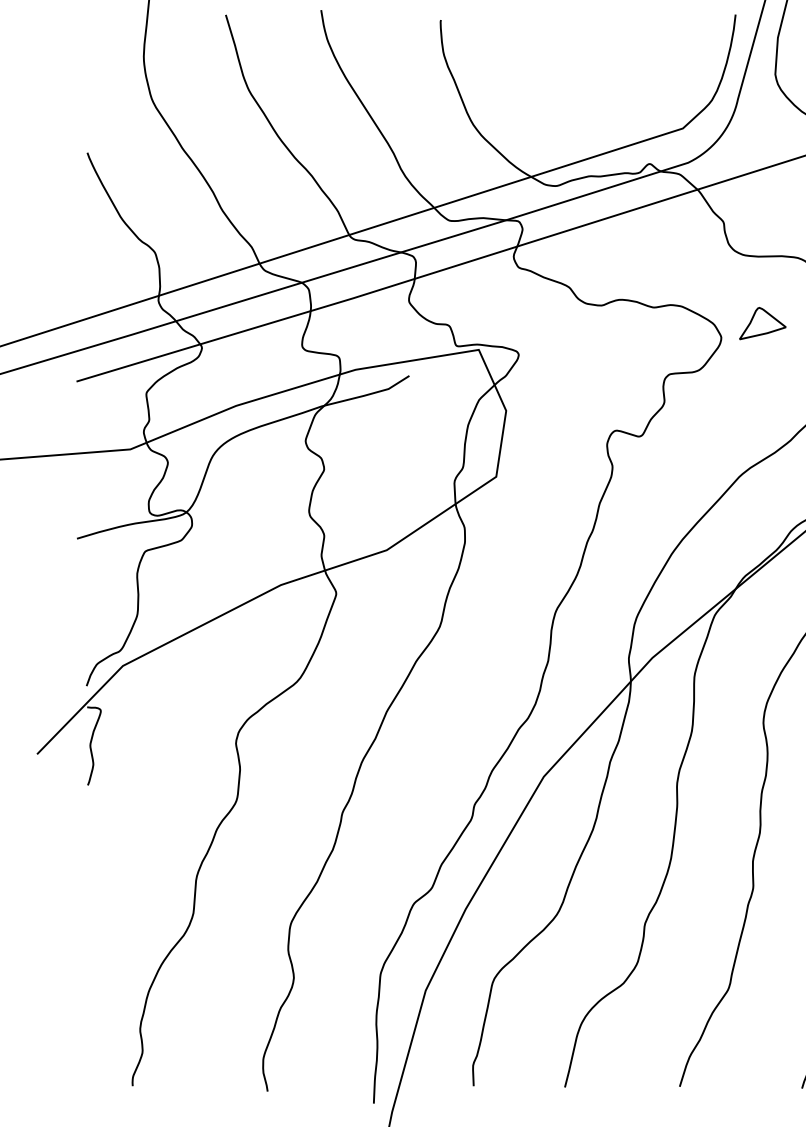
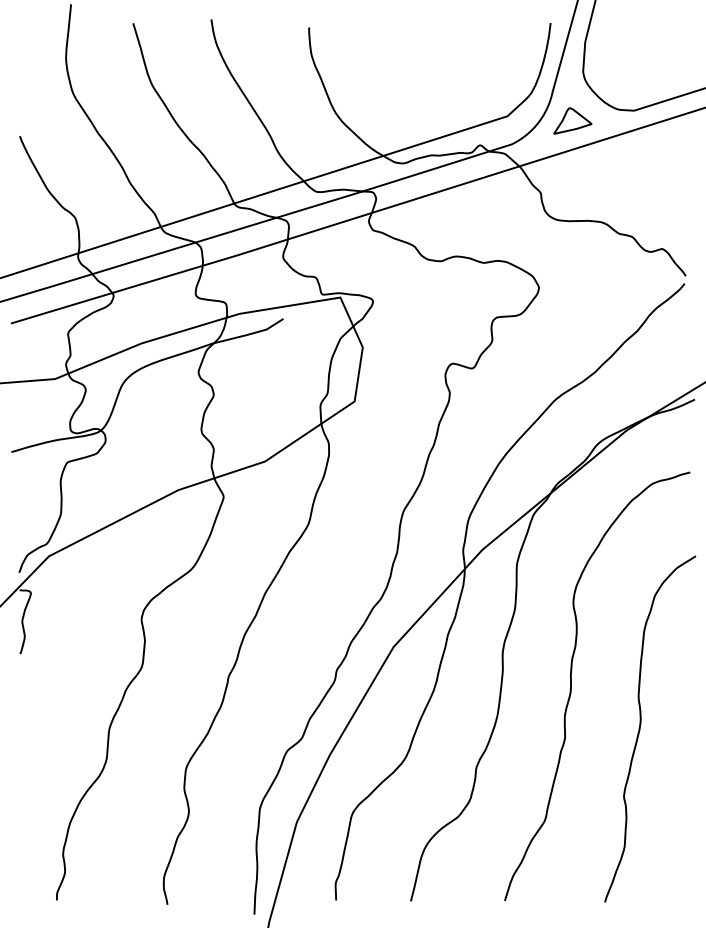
part: (762, 322) -> (572, 120), moved

